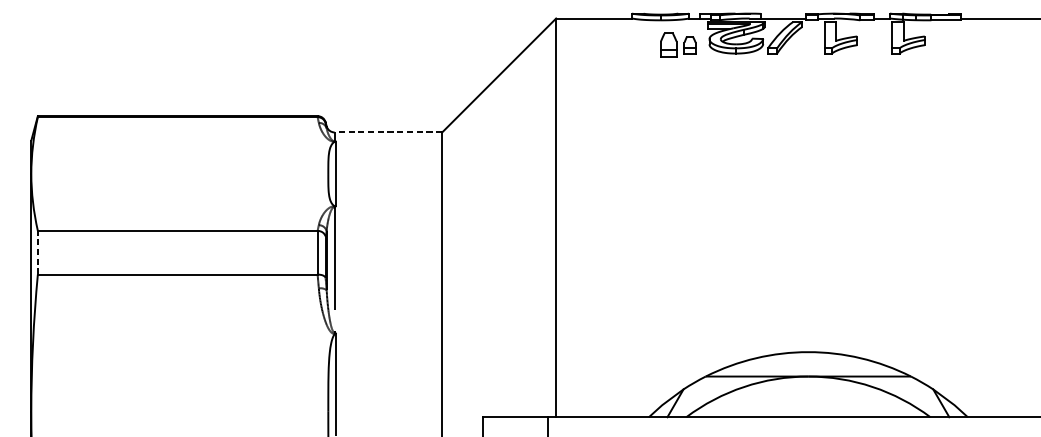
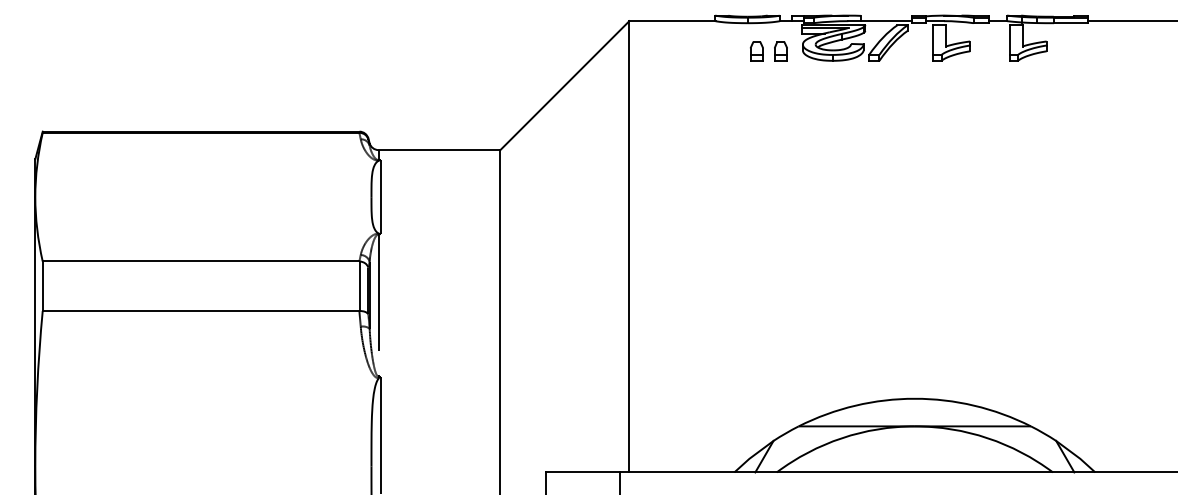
part: (668, 45) -> (756, 51), size x0.71
line: (388, 132) -> (439, 150), dashed -> solid
line: (37, 252) -> (42, 286), dashed -> solid

